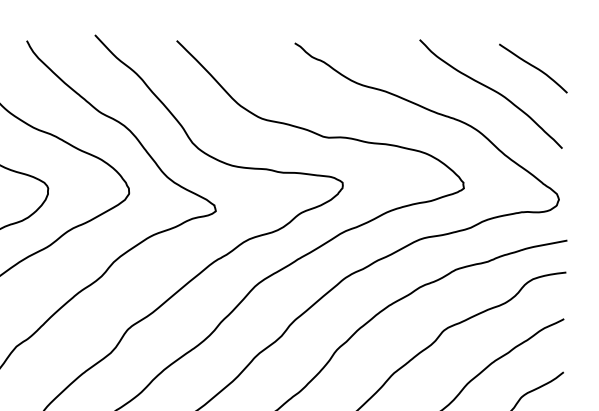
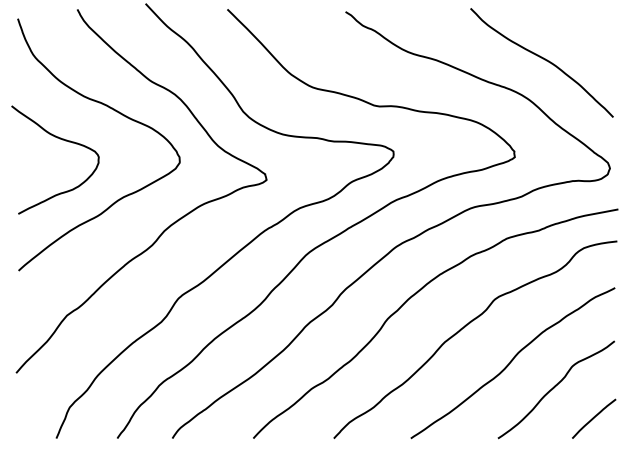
curve: (533, 67) -> (584, 36), removed

